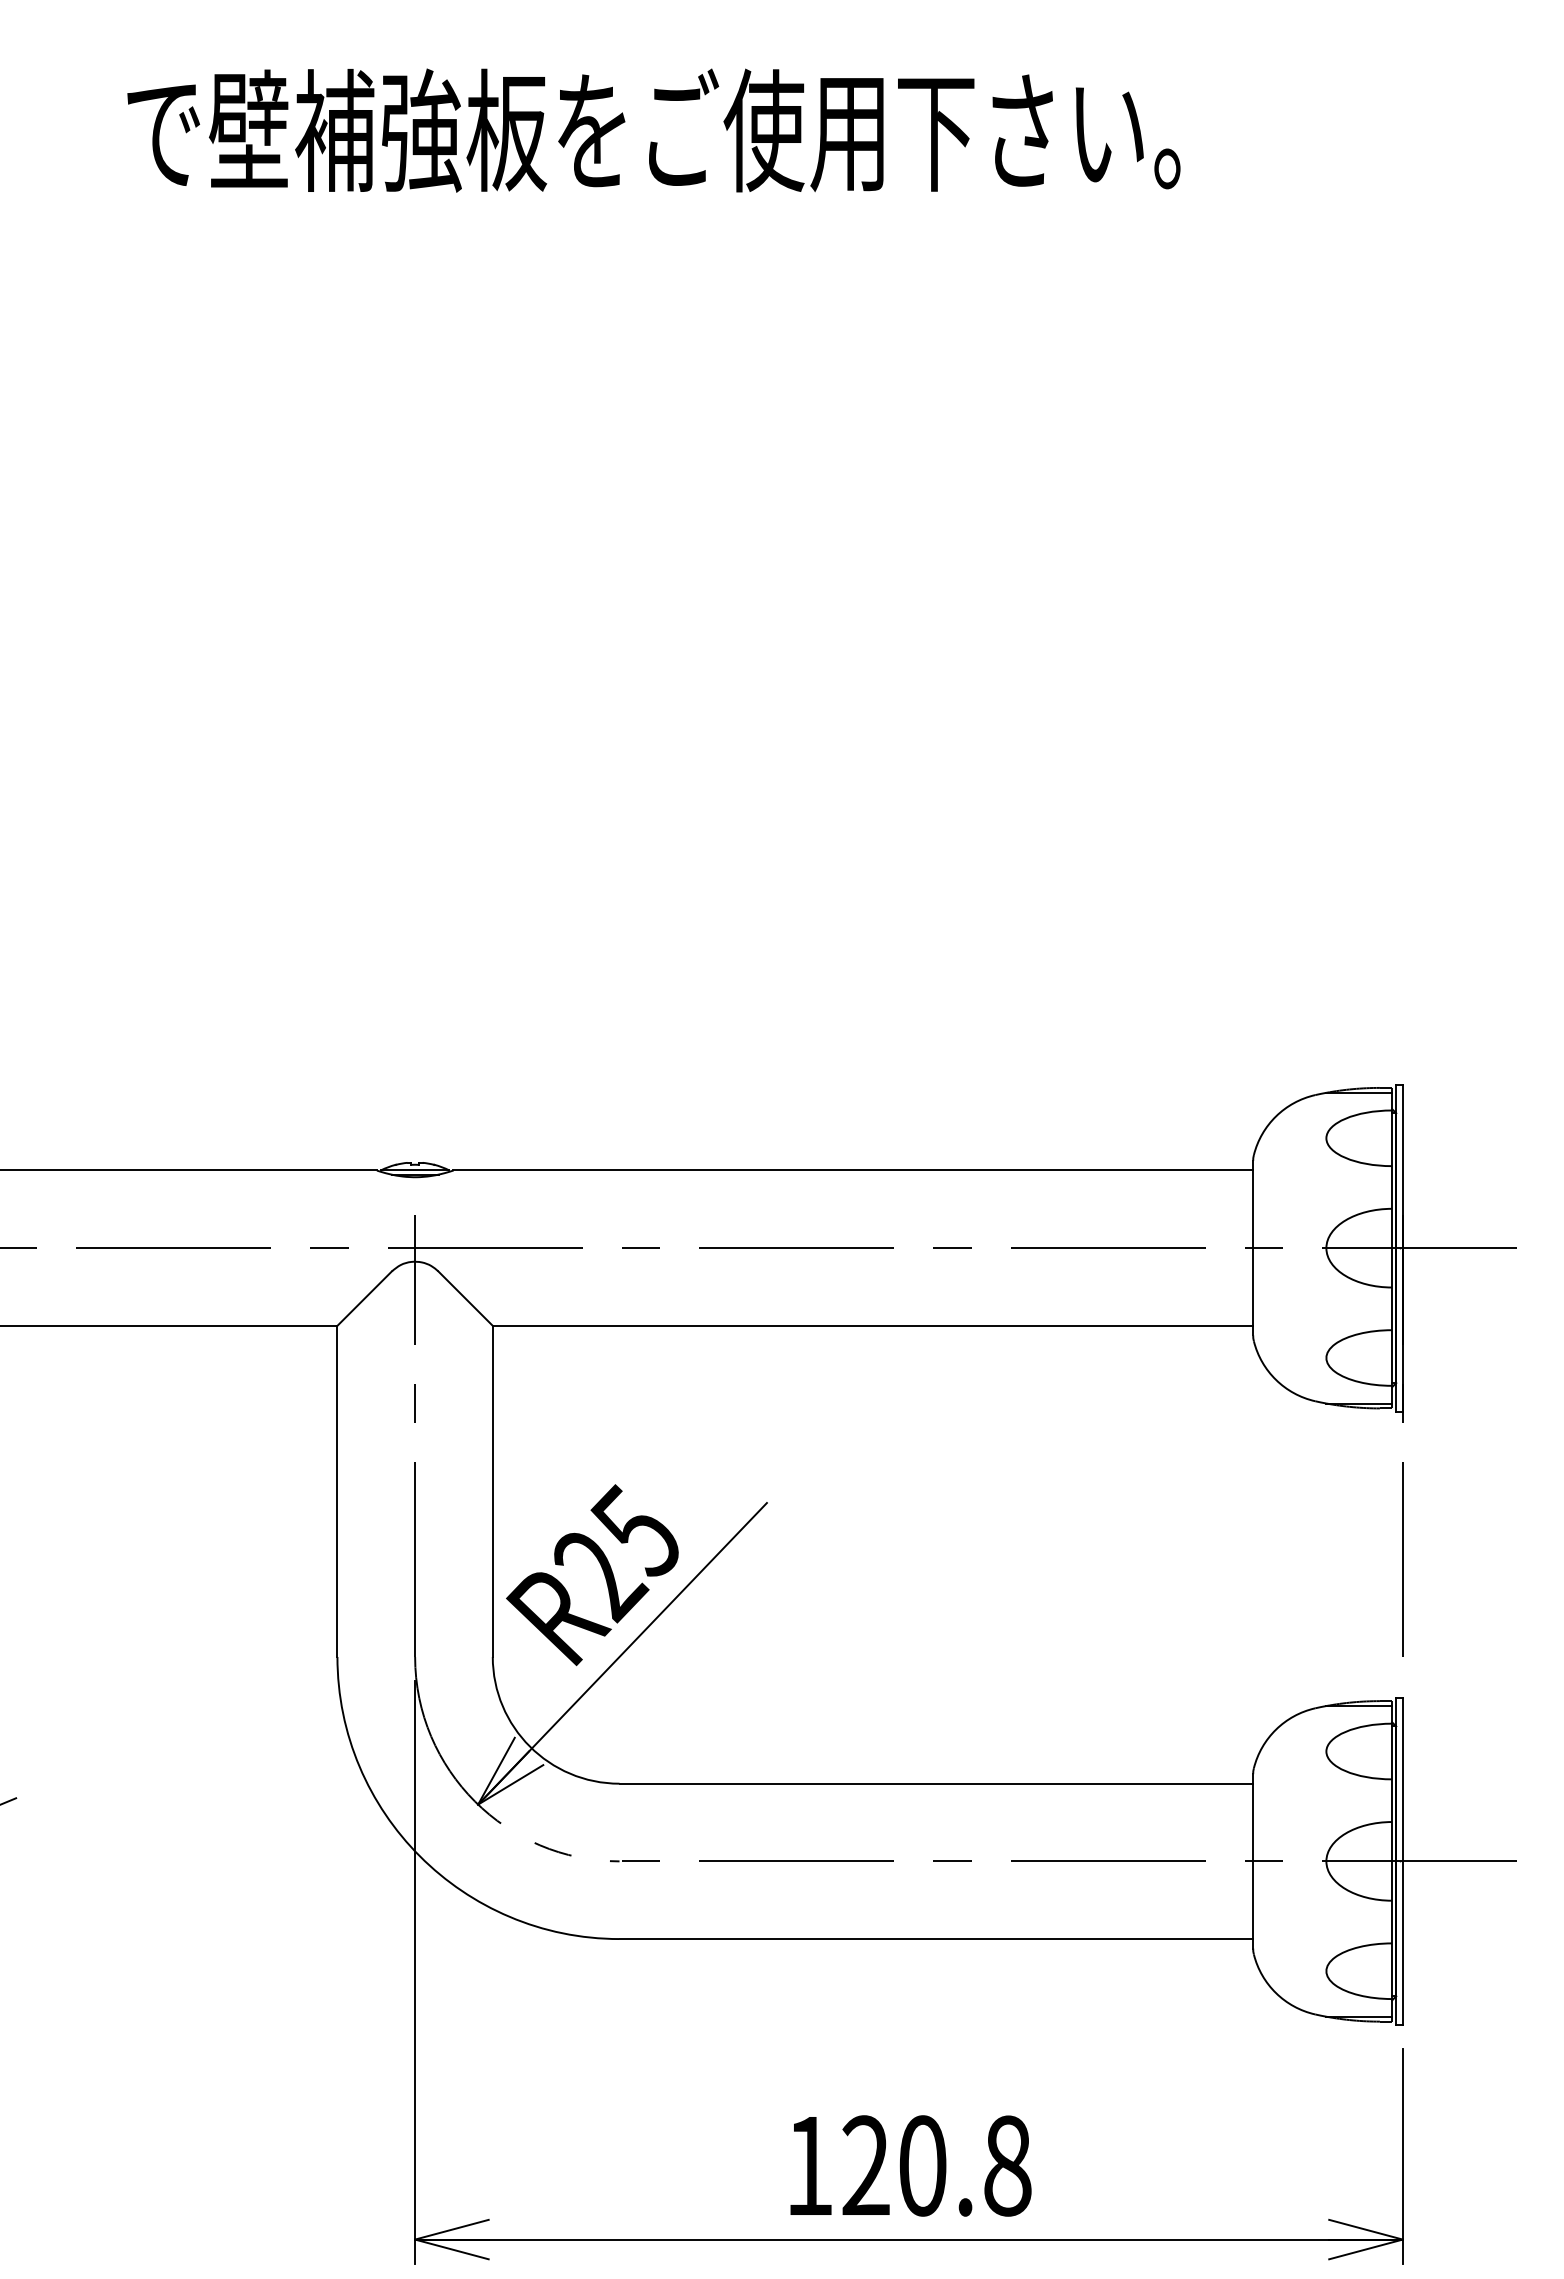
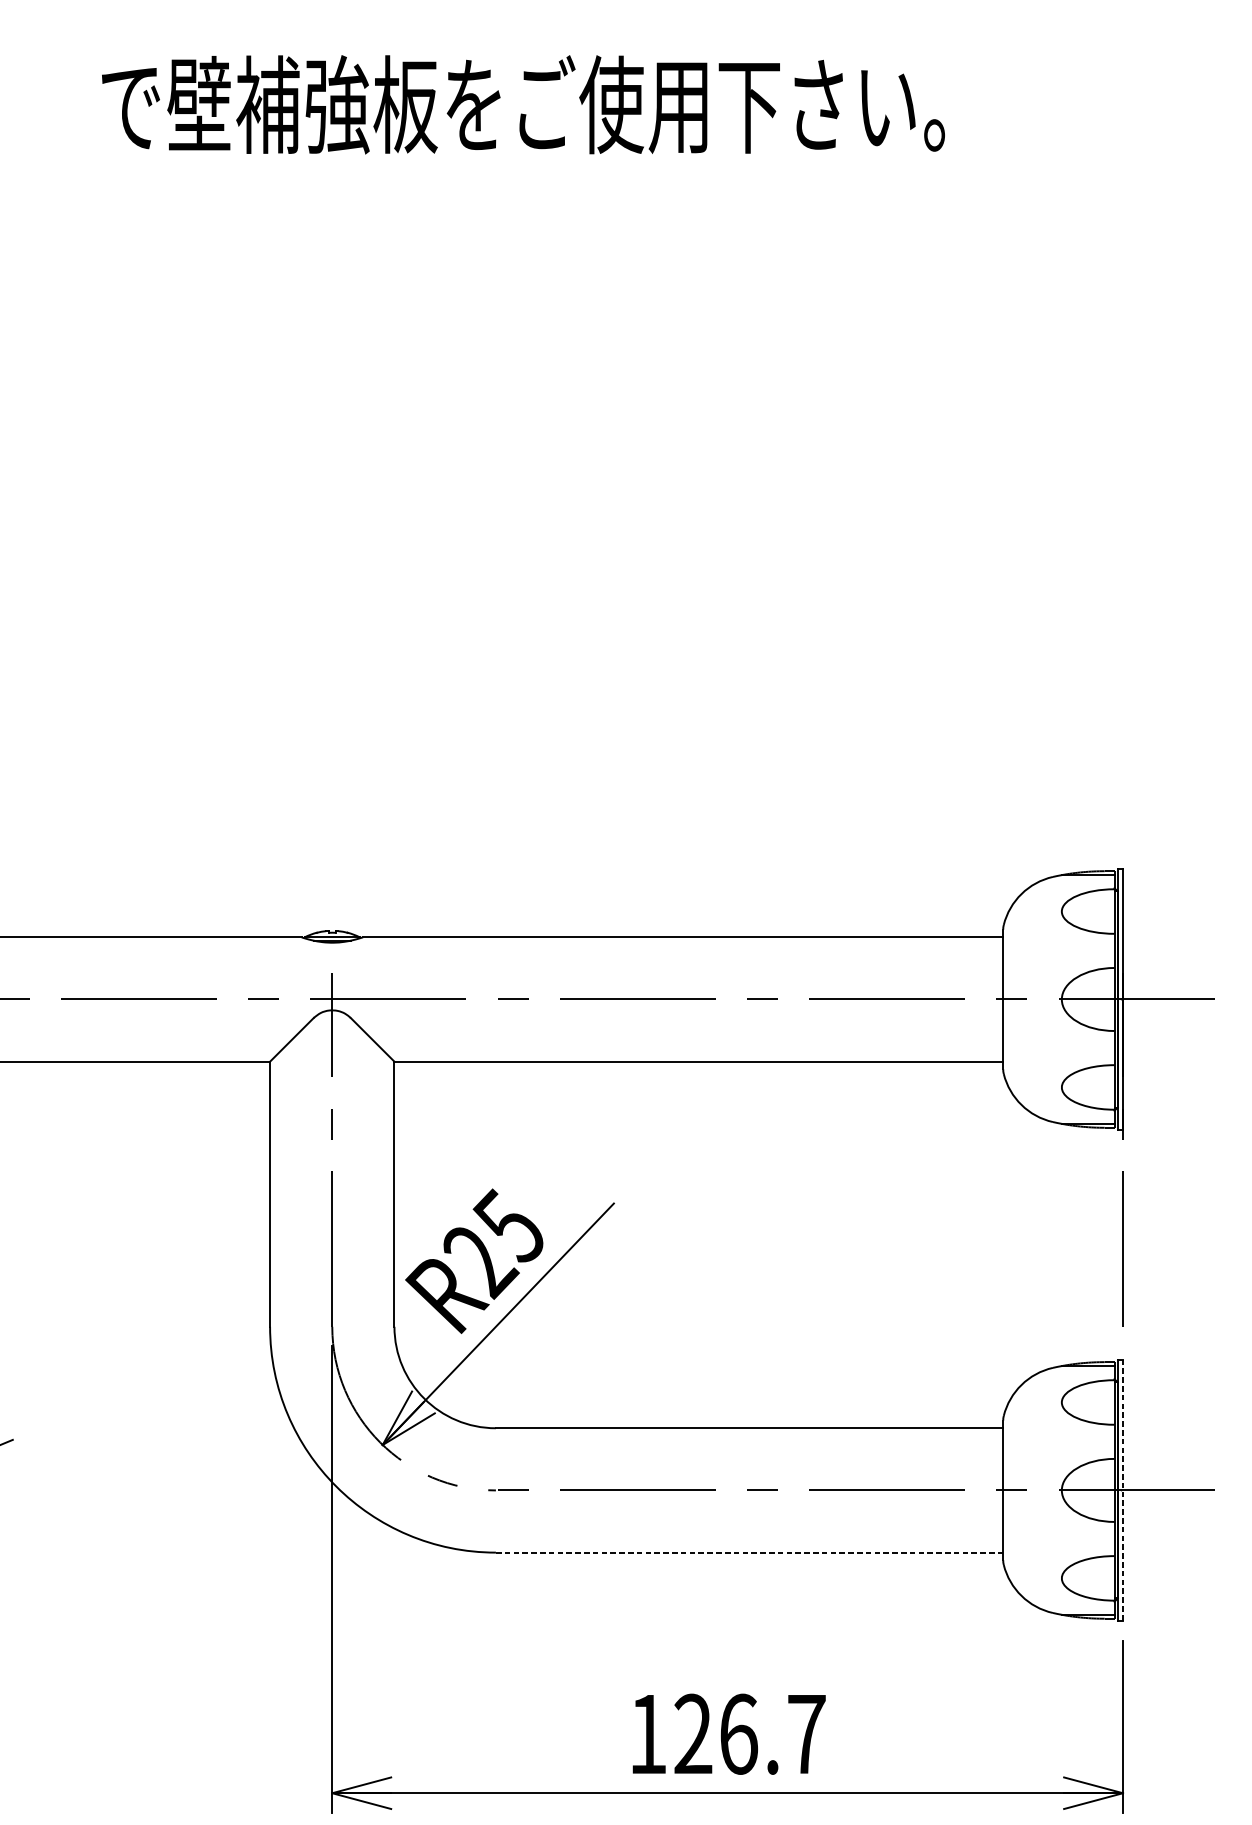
line: (1402, 1861) -> (1122, 1490), solid -> dashed
line: (936, 1939) -> (749, 1552), solid -> dashed
text: (965, 2165) -> (772, 1733), 120.8 -> 126.7

